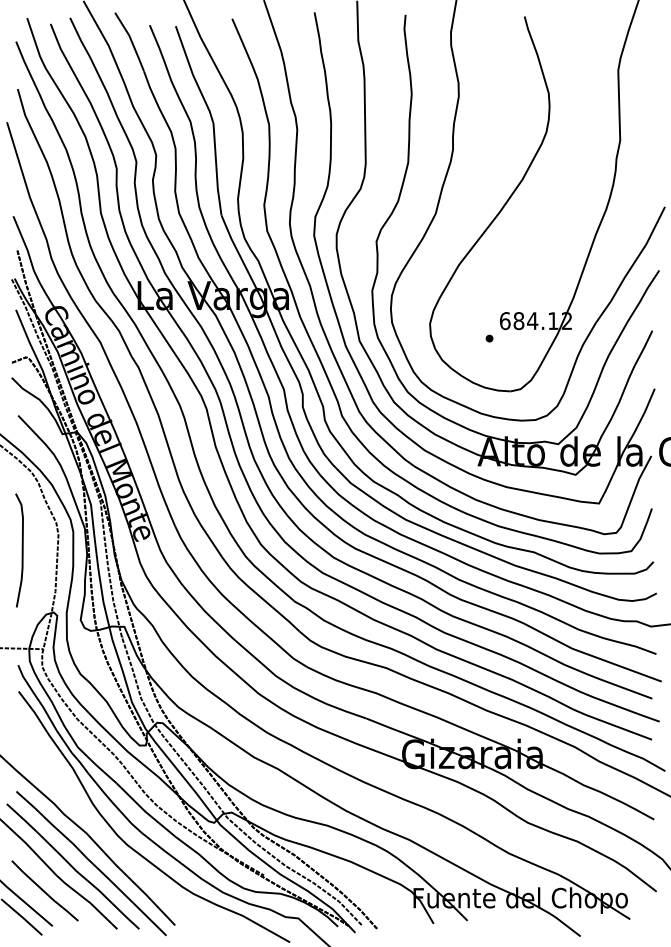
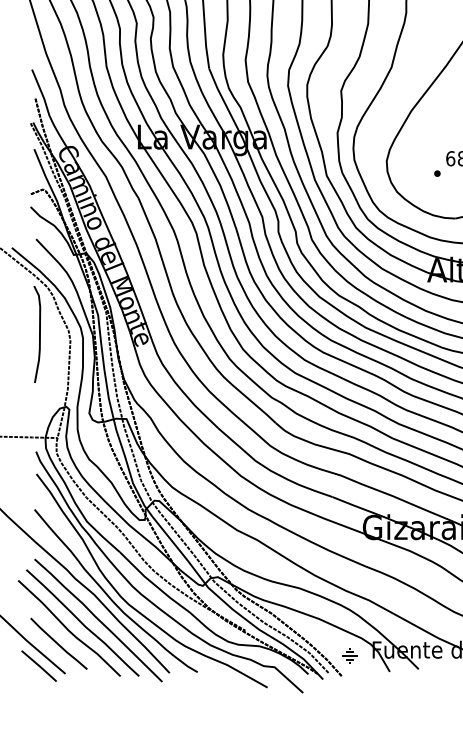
curve: (21, 550) -> (38, 334), moved
curve: (104, 835) -> (109, 596), added
part: (386, 905) -> (349, 656), added

